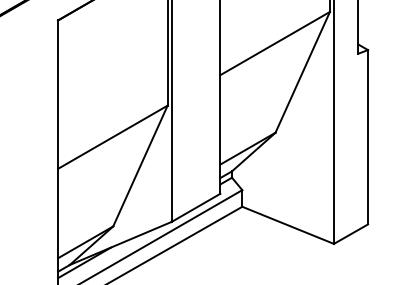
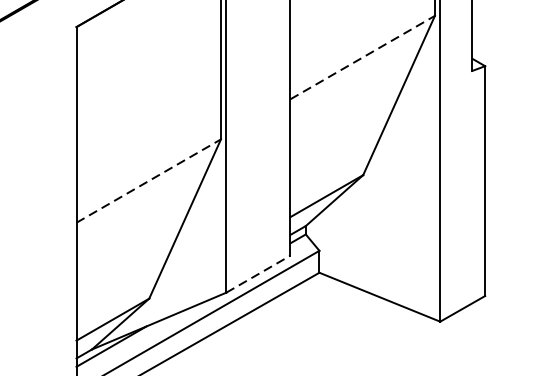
line: (275, 43) -> (363, 57), solid -> dashed
line: (113, 137) -> (149, 181), solid -> dashed
line: (196, 207) -> (259, 273), solid -> dashed

